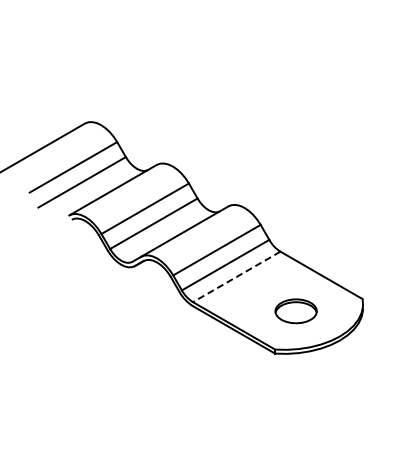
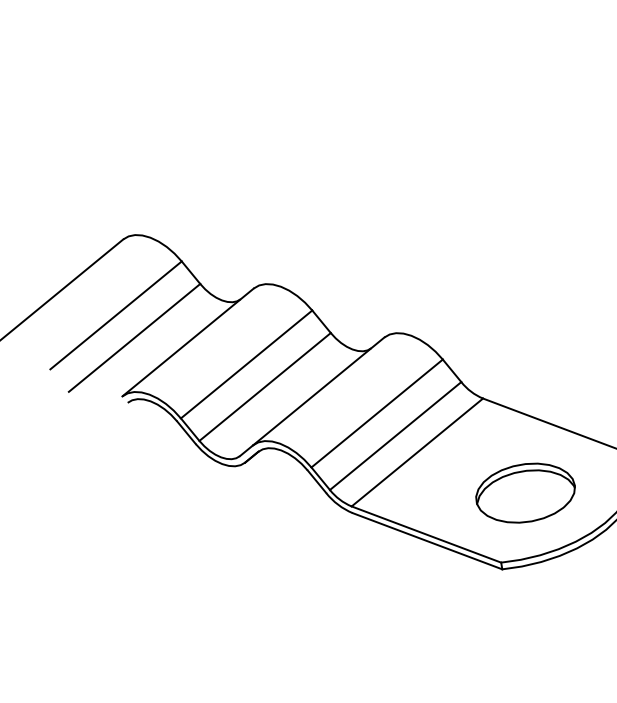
line: (236, 277) -> (417, 453), dashed -> solid
part: (295, 311) -> (524, 493), size x1.43

